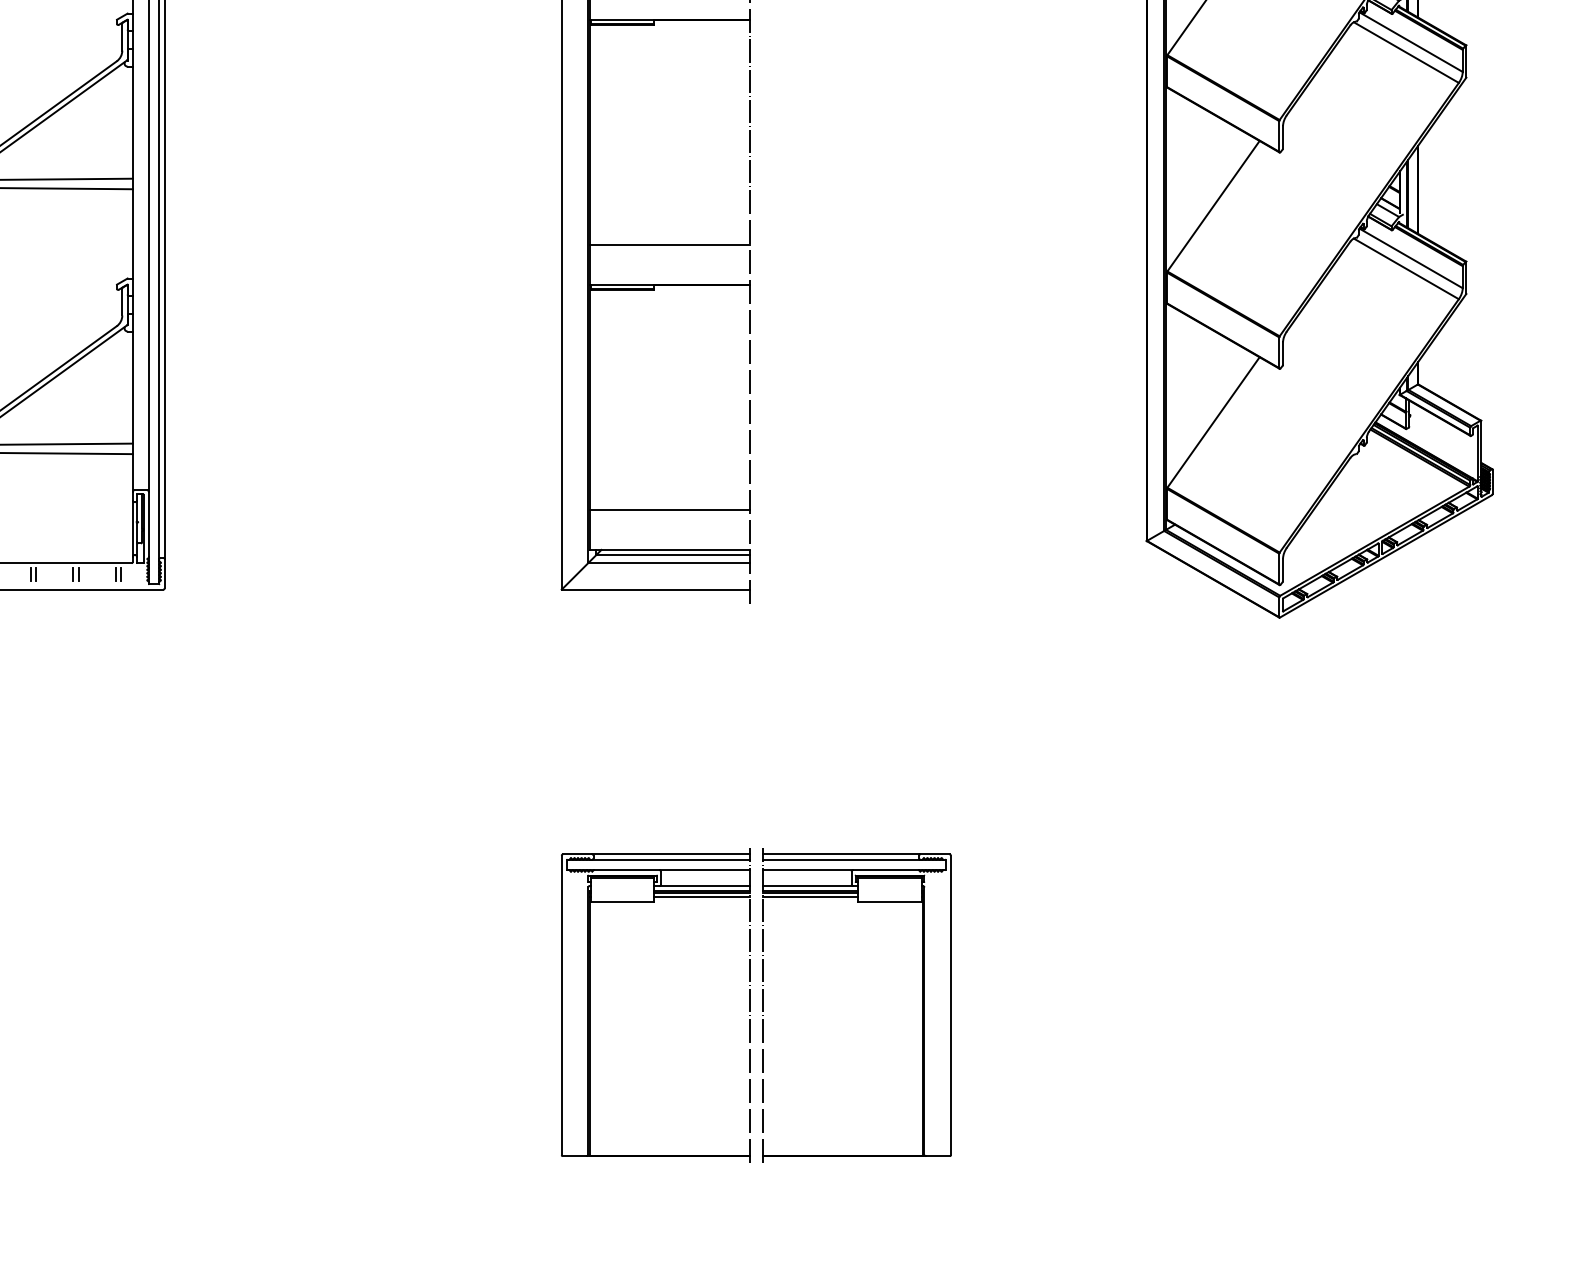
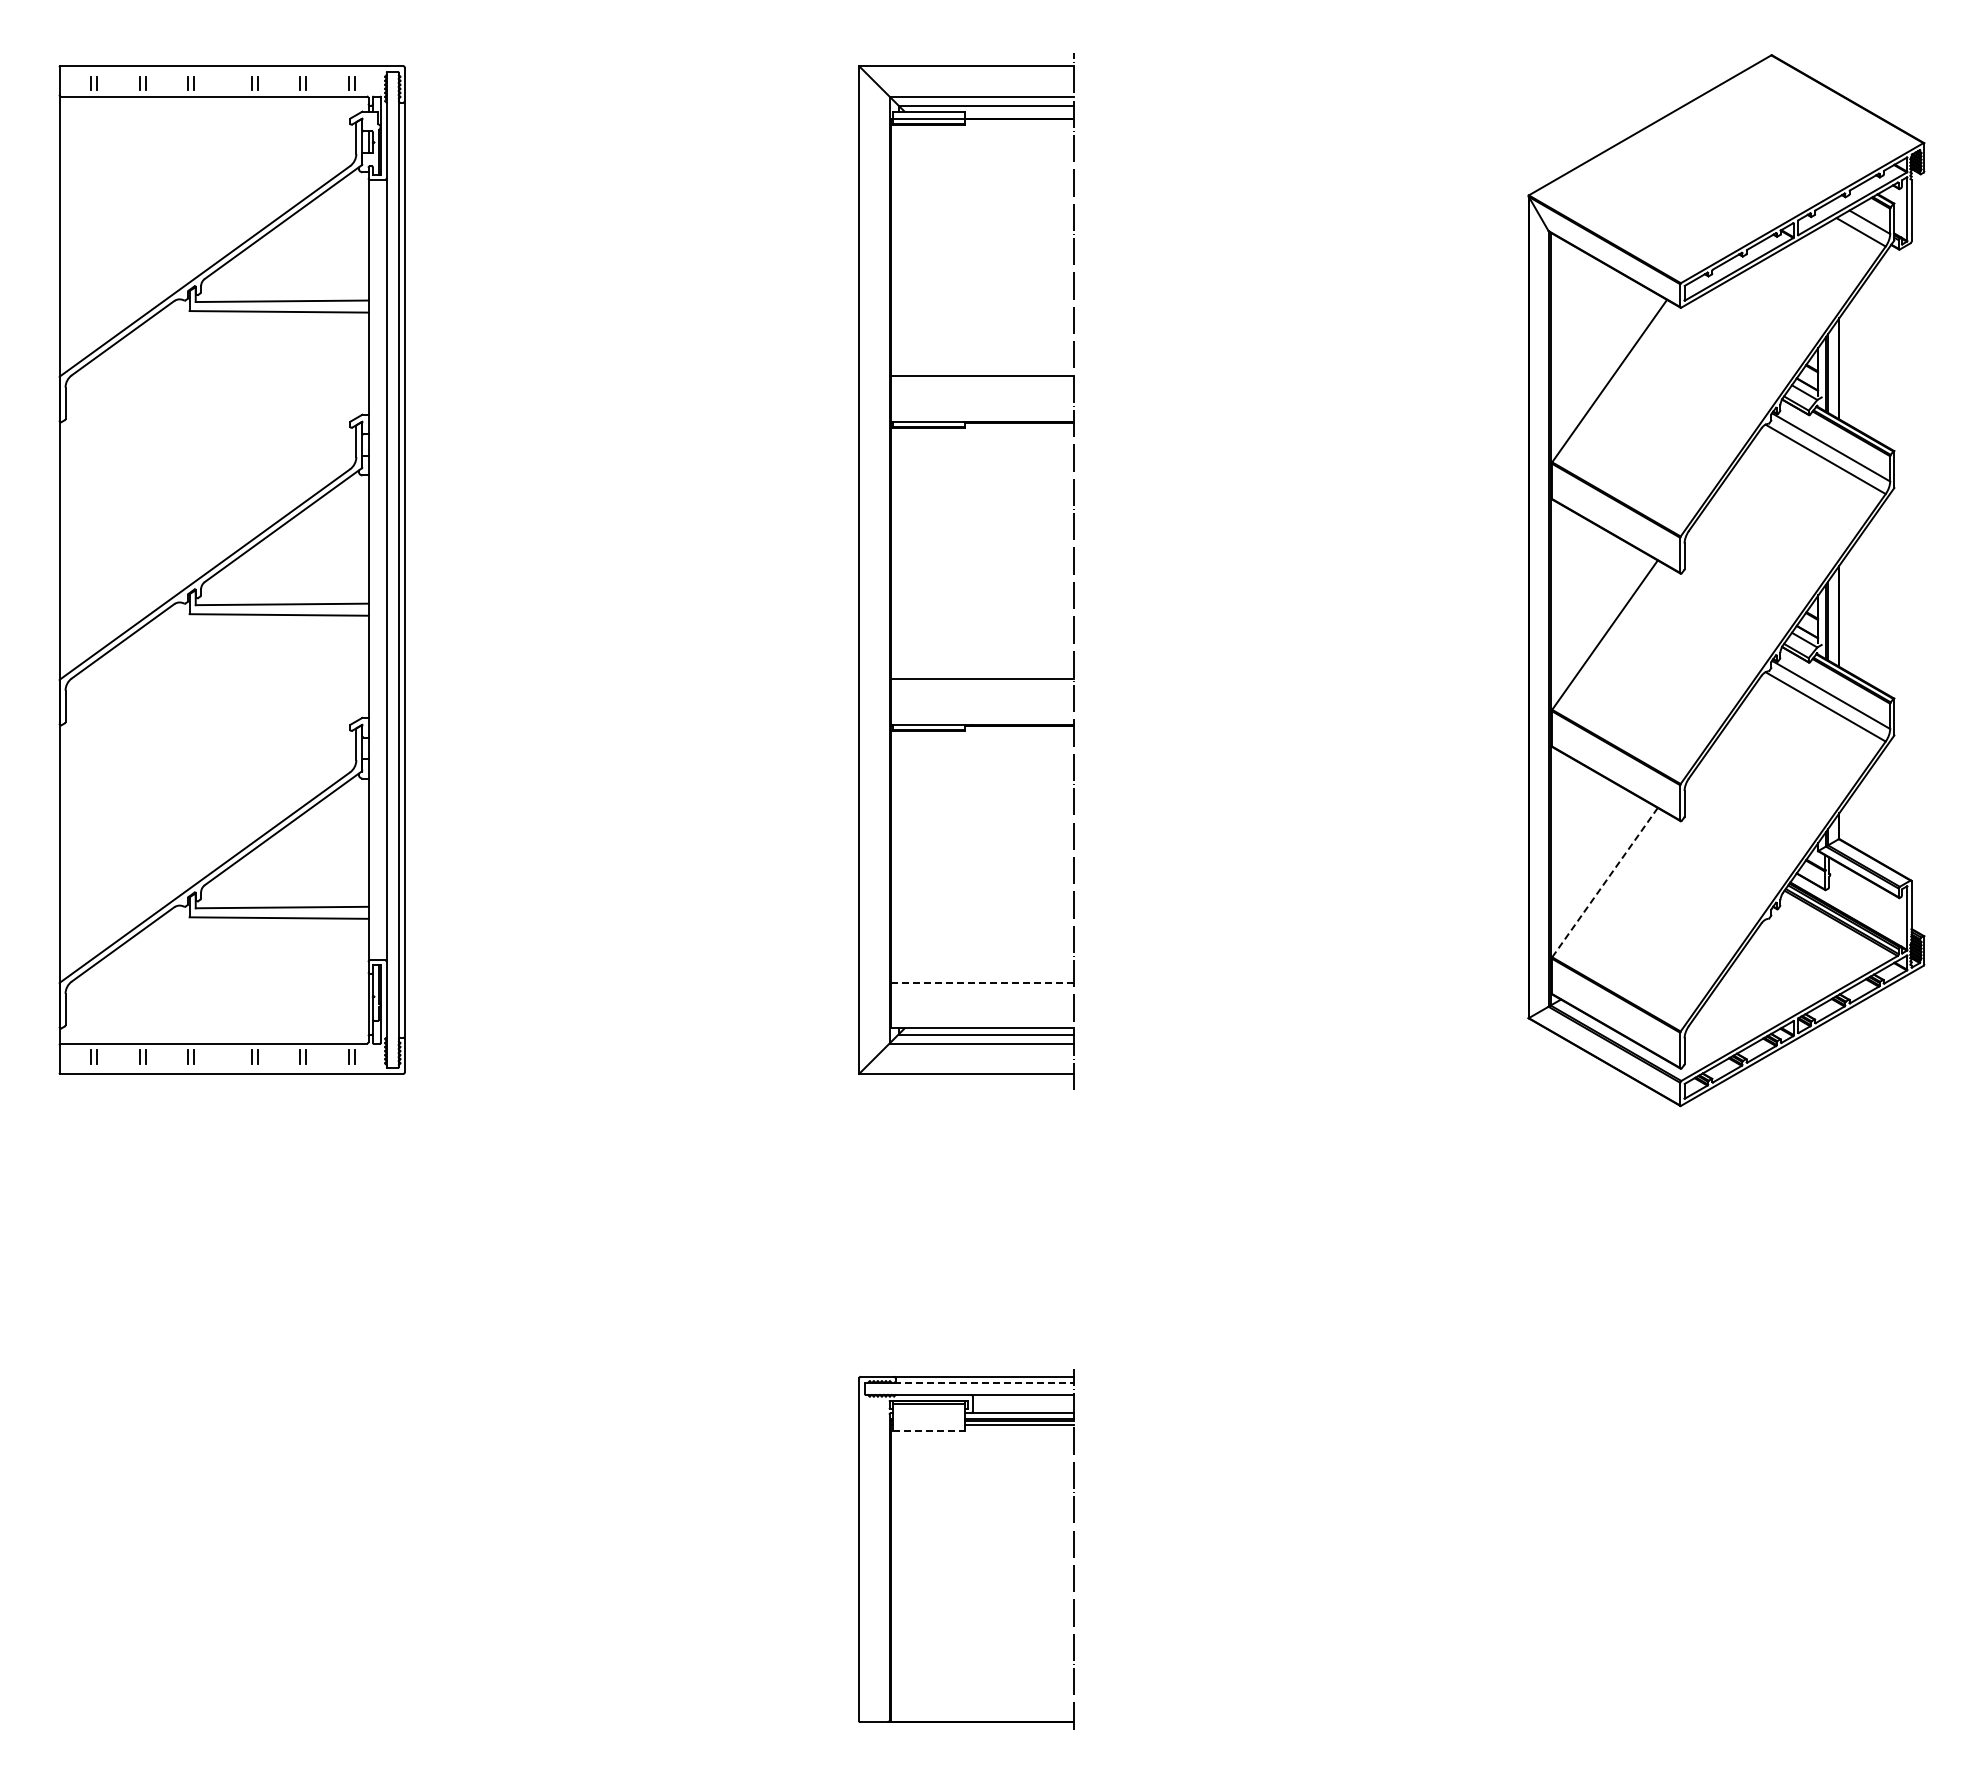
line: (1213, 422) -> (1605, 882), solid -> dashed
line: (669, 509) -> (982, 982), solid -> dashed
line: (671, 859) -> (984, 1382), solid -> dashed
line: (623, 902) -> (929, 1431), solid -> dashed
part: (922, 1005) -> (1272, 1549), removed

